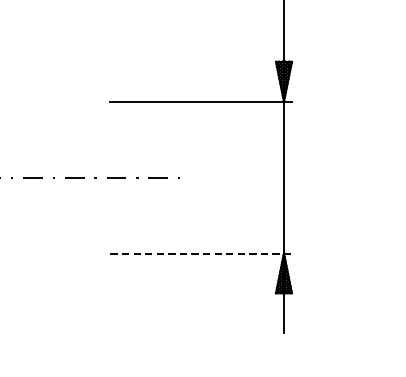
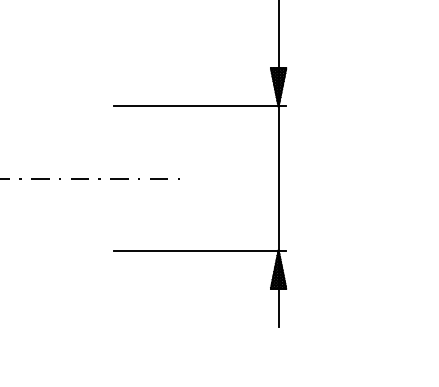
line: (201, 253) -> (200, 250), dashed -> solid

